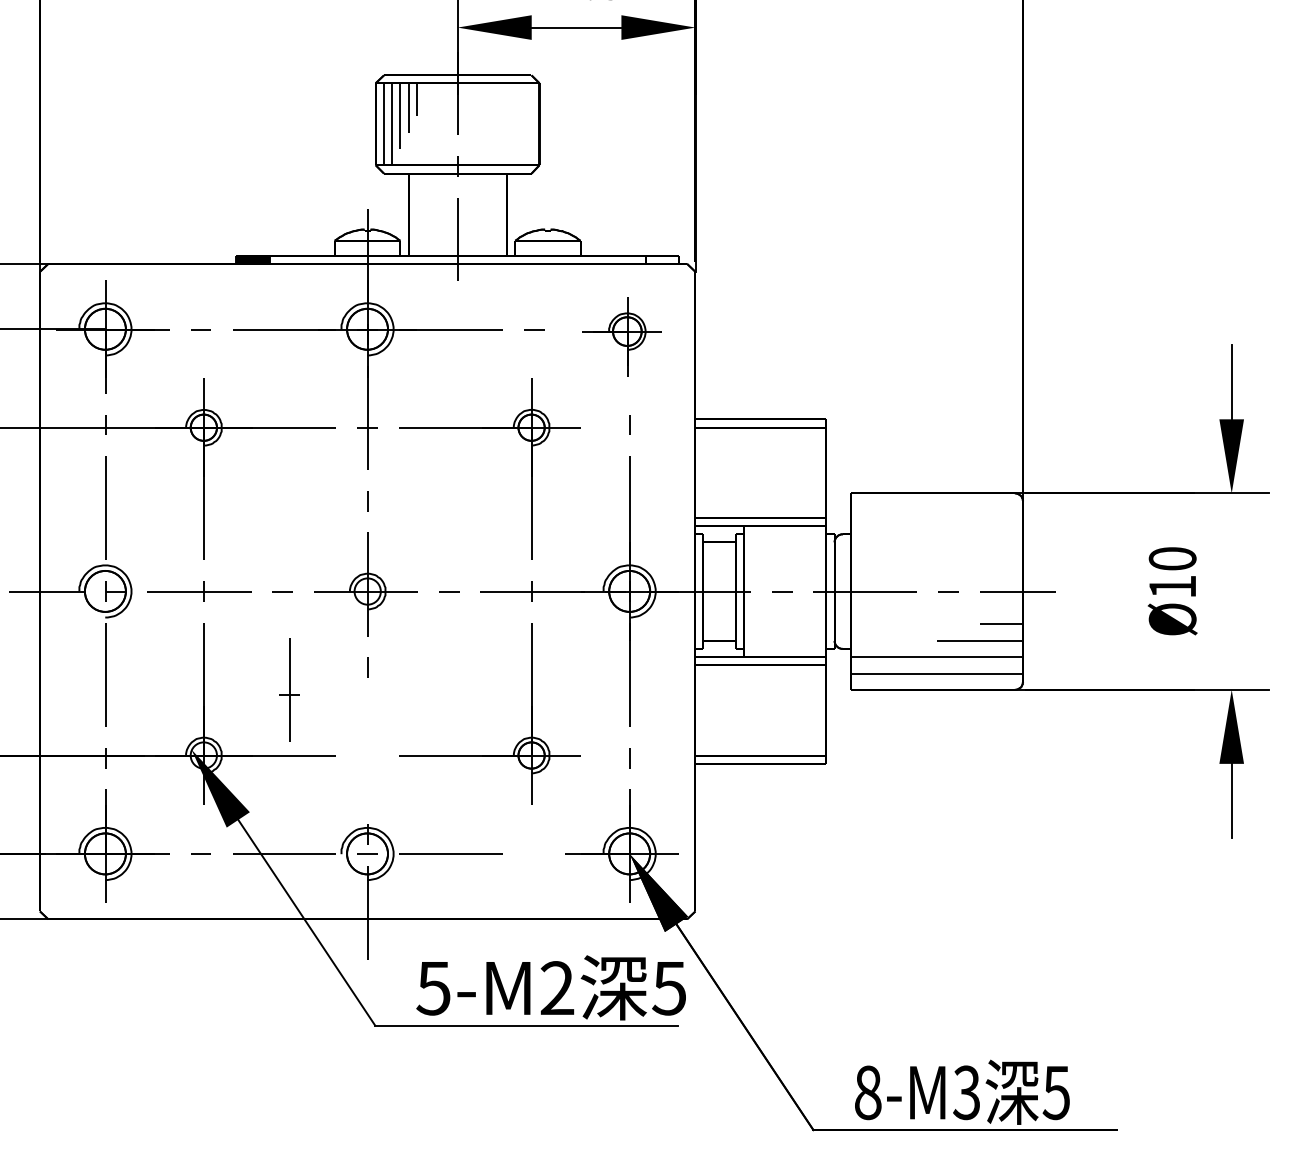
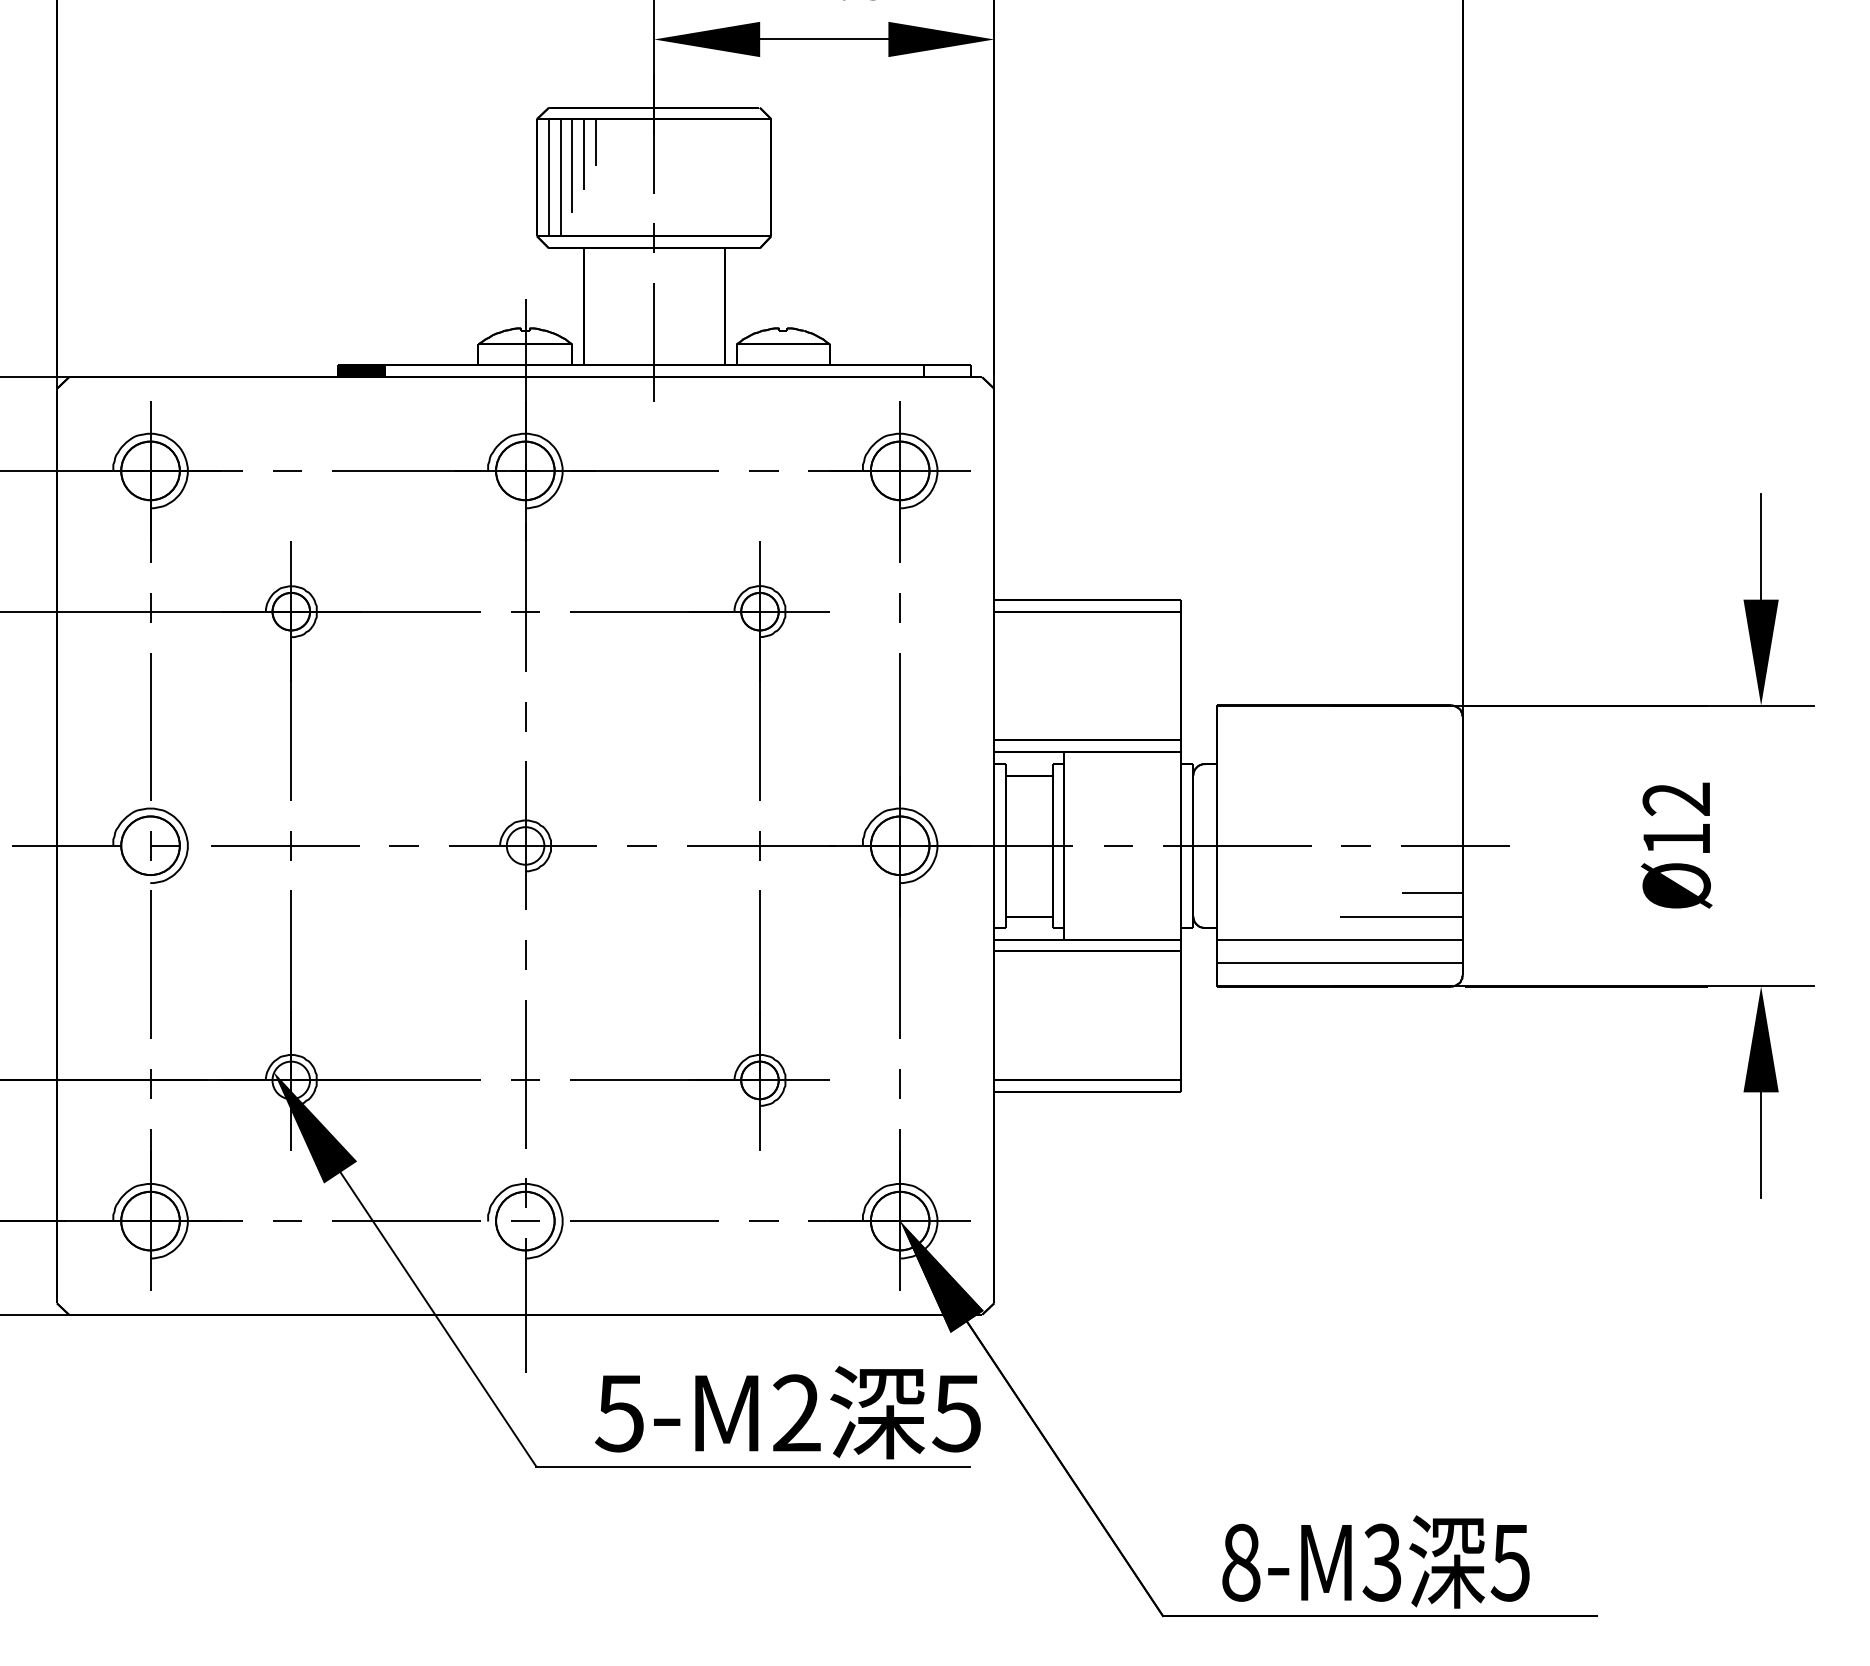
part: (621, 336) -> (888, 481), size x1.43
text: (1172, 558) -> (1676, 798), Ø10 -> Ø12
part: (289, 689) -> (525, 1073), moved
line: (534, 853) -> (764, 1220), added

